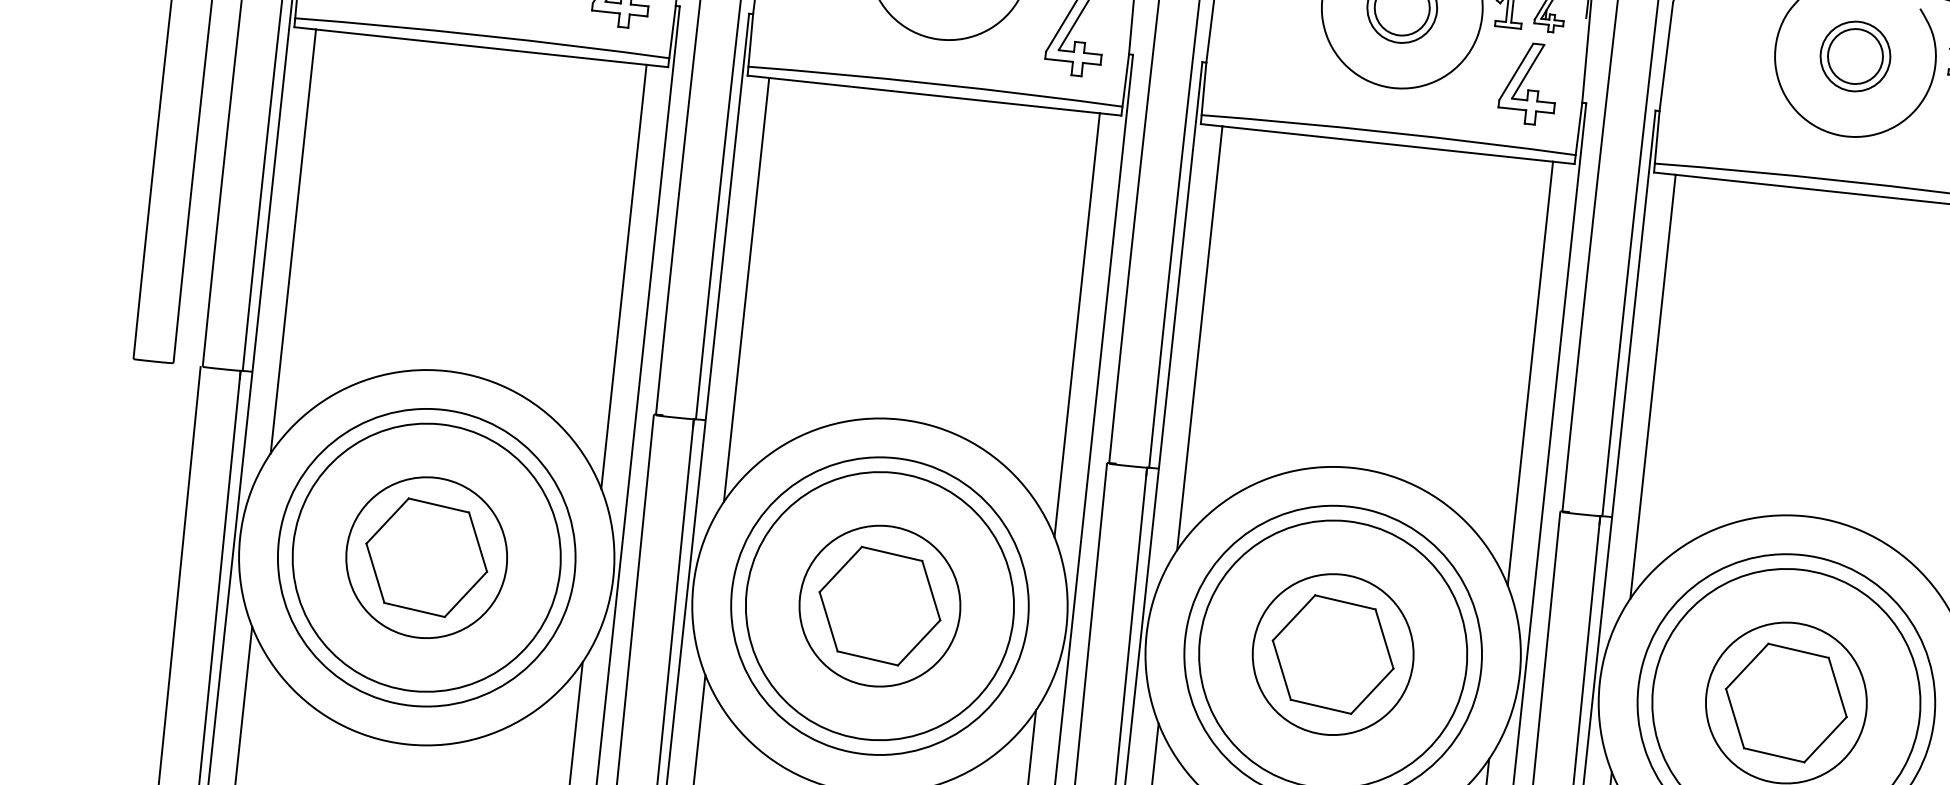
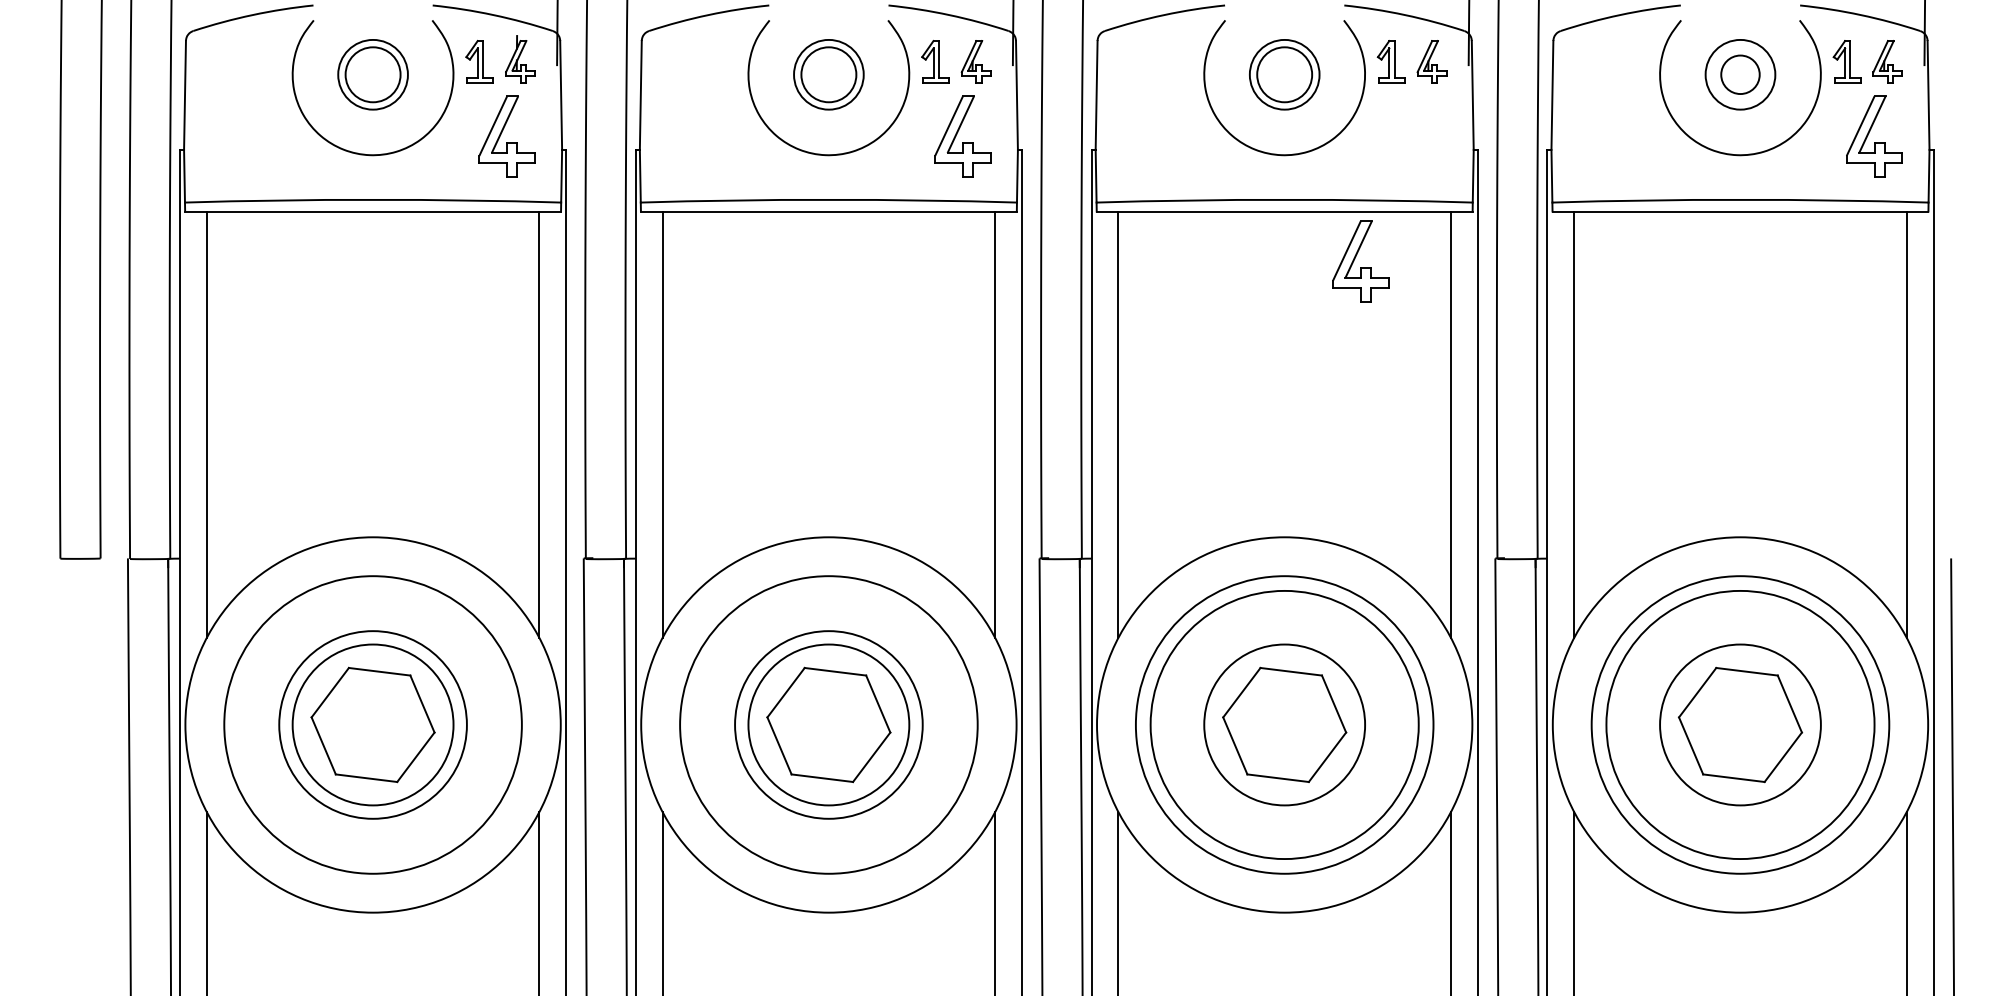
circle: (1855, 56) -> (1740, 74), size x0.7
part: (1528, 83) -> (1360, 261), moved
circle: (427, 557) -> (373, 724), size x0.7
circle: (879, 605) -> (828, 724), size x0.7

